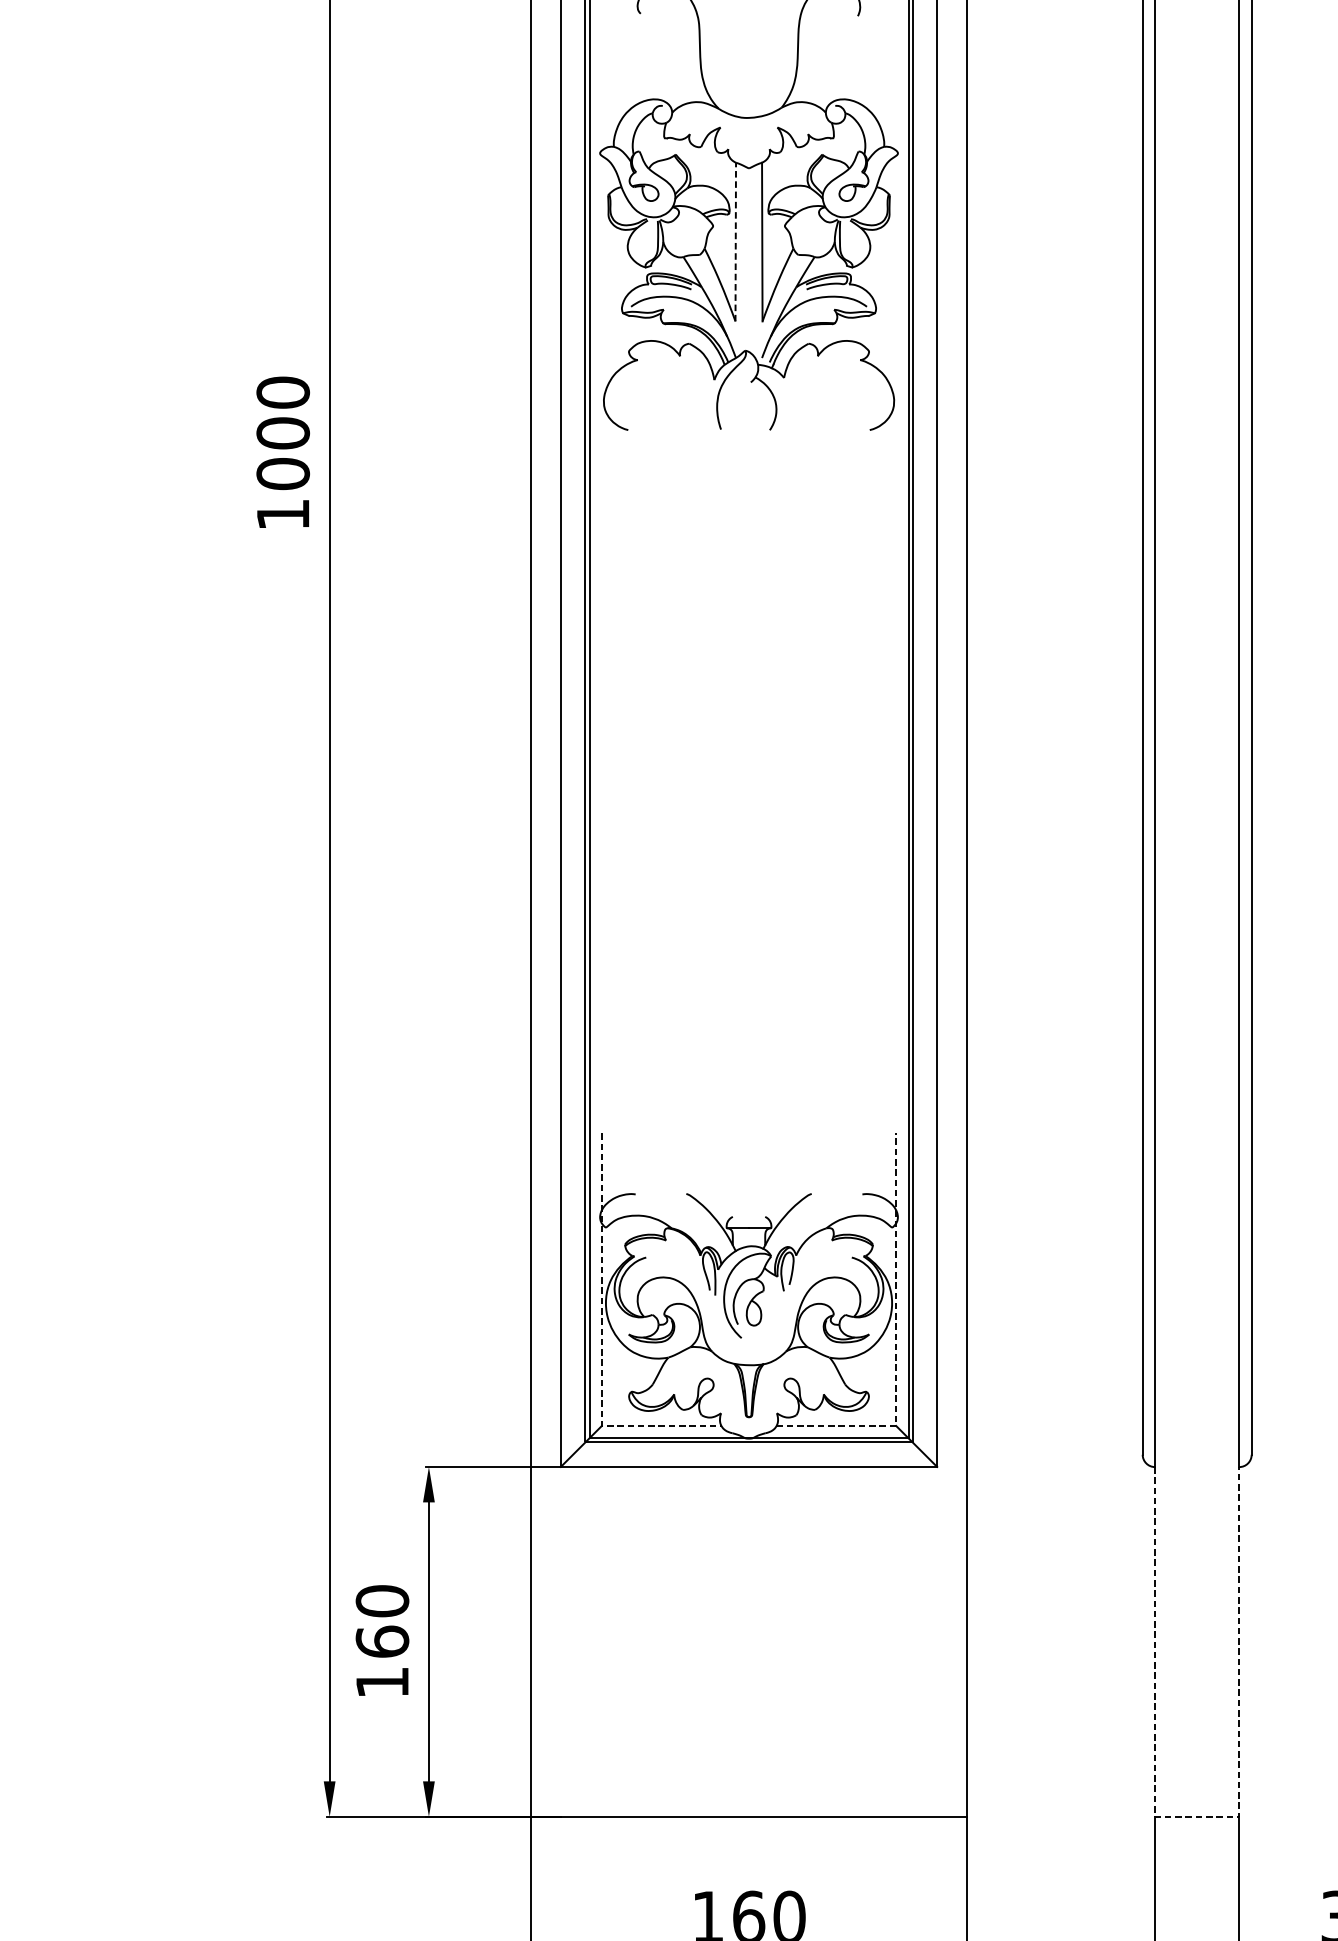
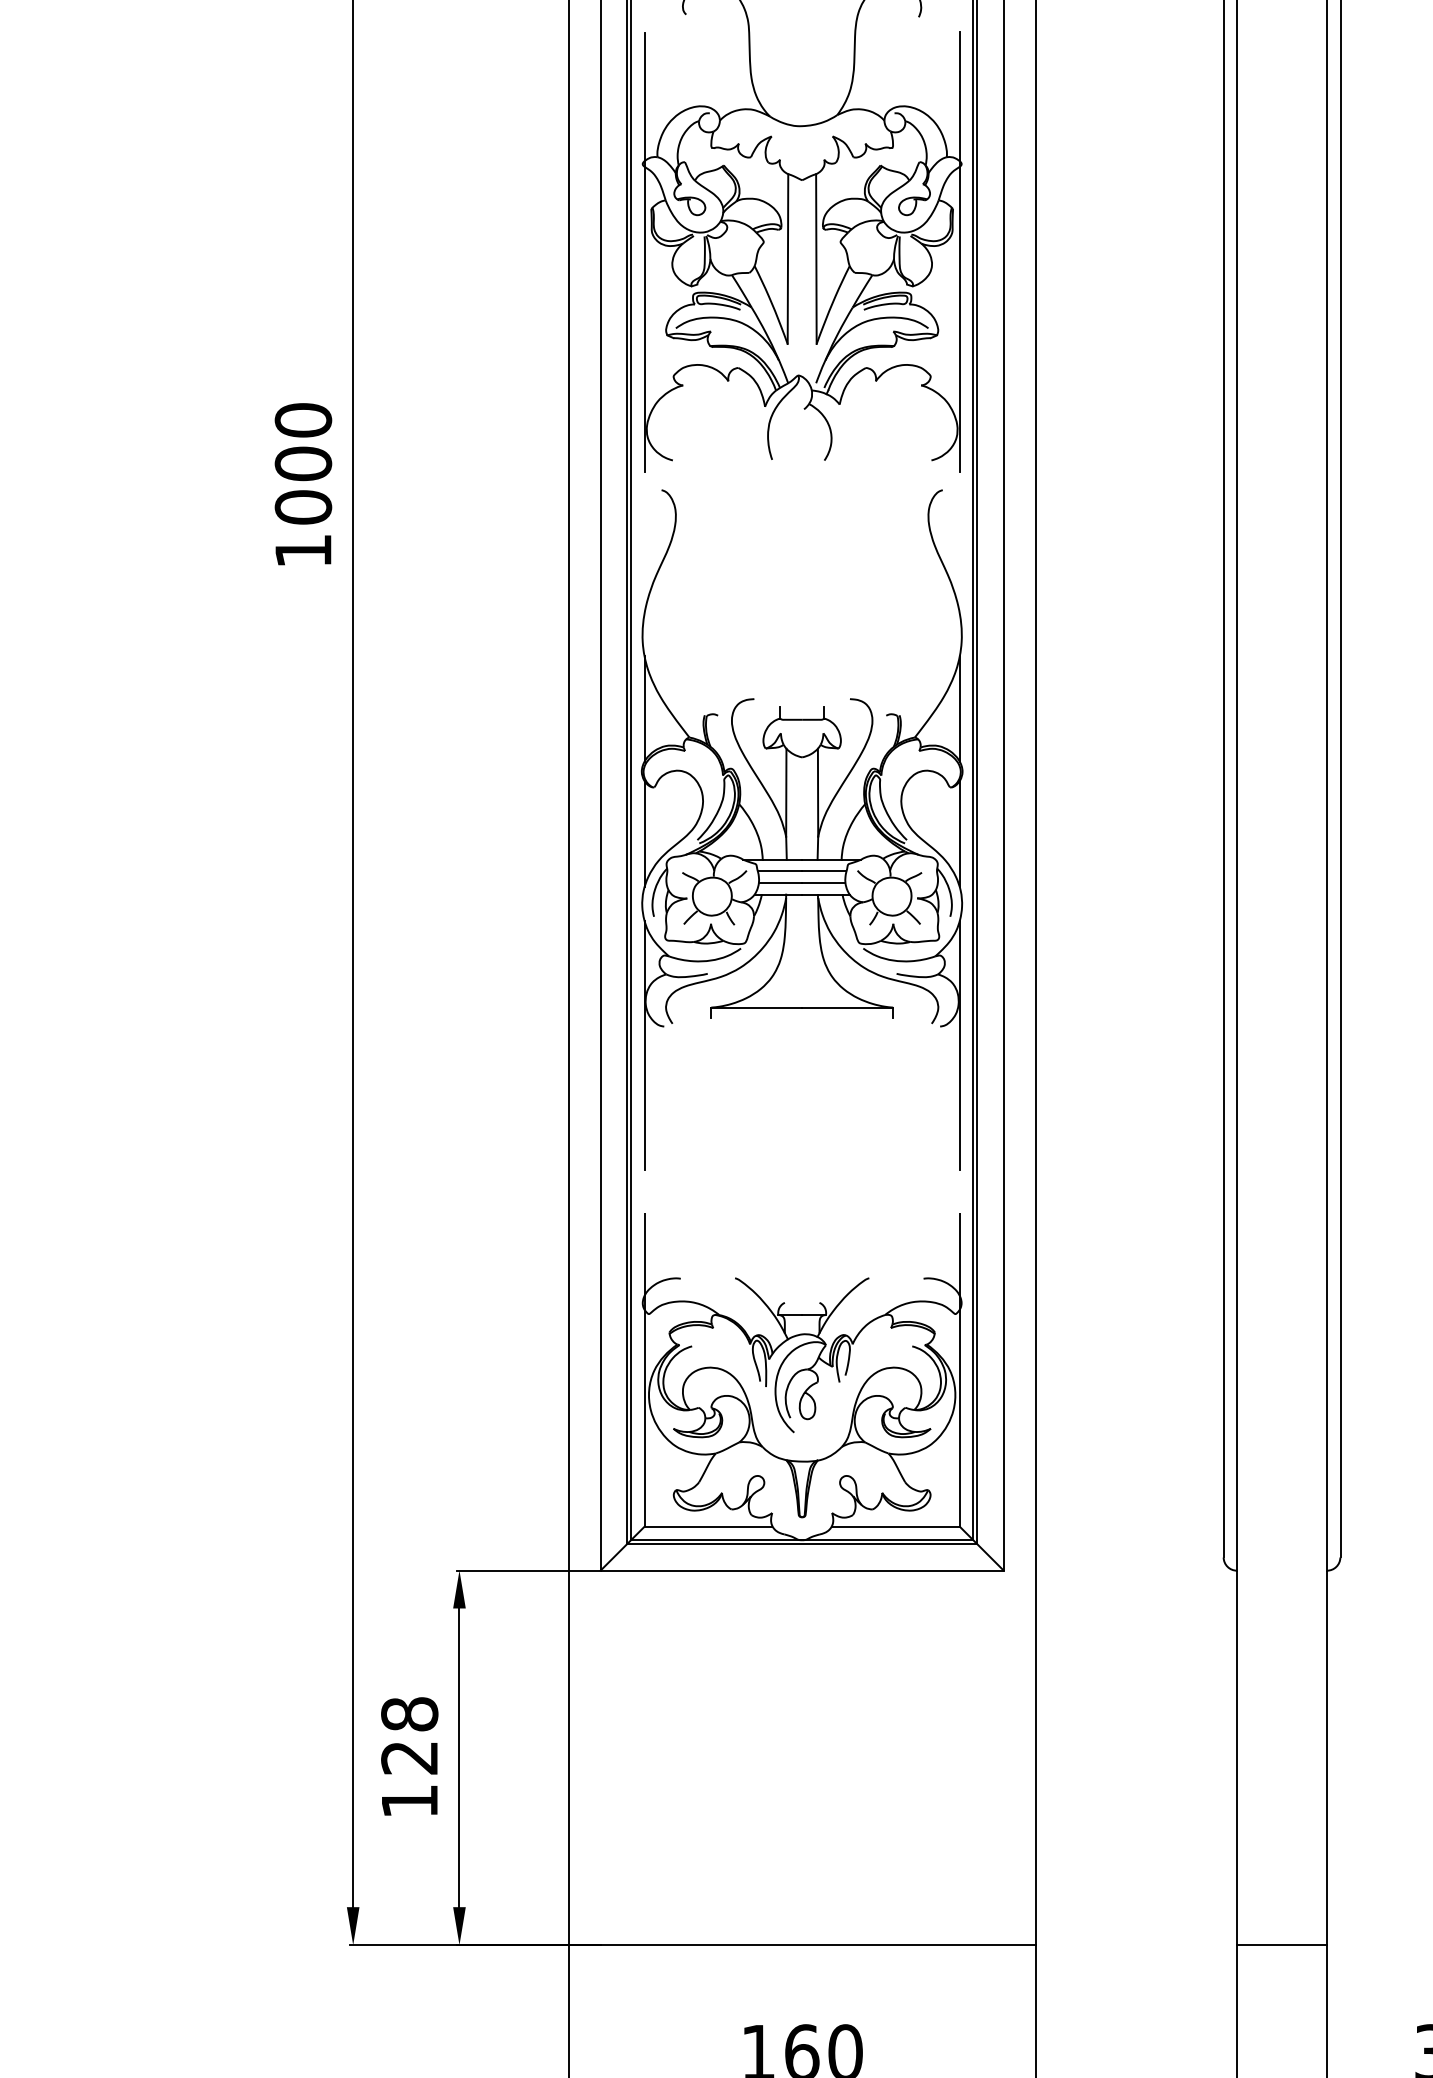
line: (601, 235) -> (644, 252), added
line: (895, 235) -> (959, 252), added
line: (735, 242) -> (787, 259), dashed -> solid
part: (748, 774) -> (801, 829), added
line: (601, 1339) -> (644, 1434), dashed -> solid
line: (895, 1339) -> (959, 1434), dashed -> solid
text: (382, 1621) -> (409, 1735), 160 -> 128
line: (1197, 1817) -> (1282, 1945), dashed -> solid

